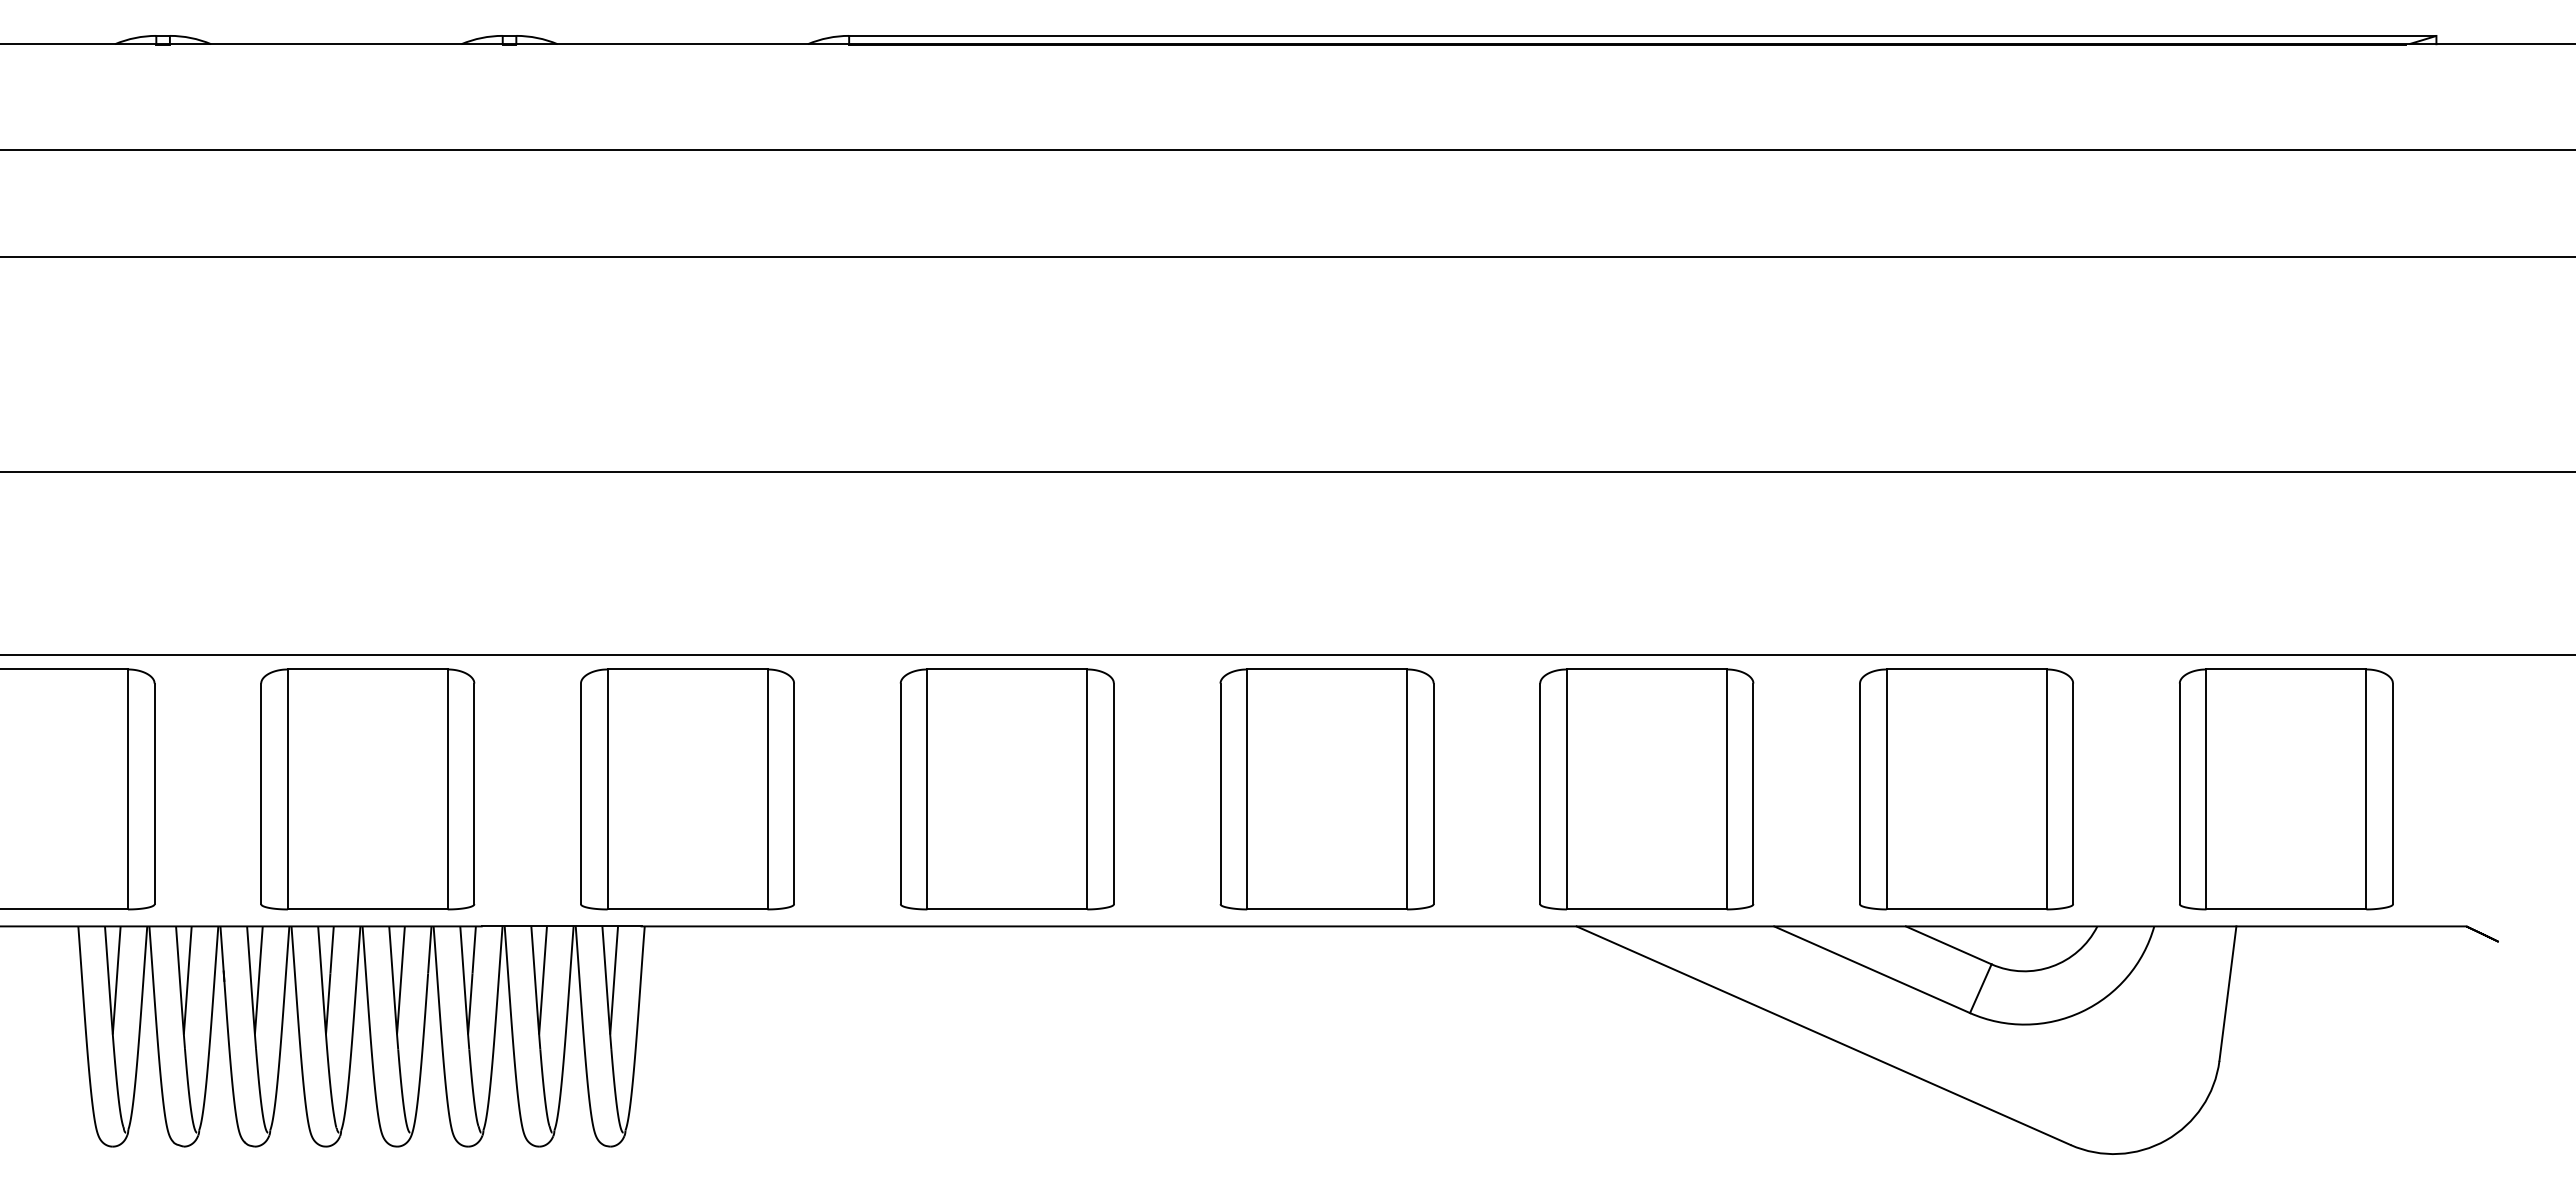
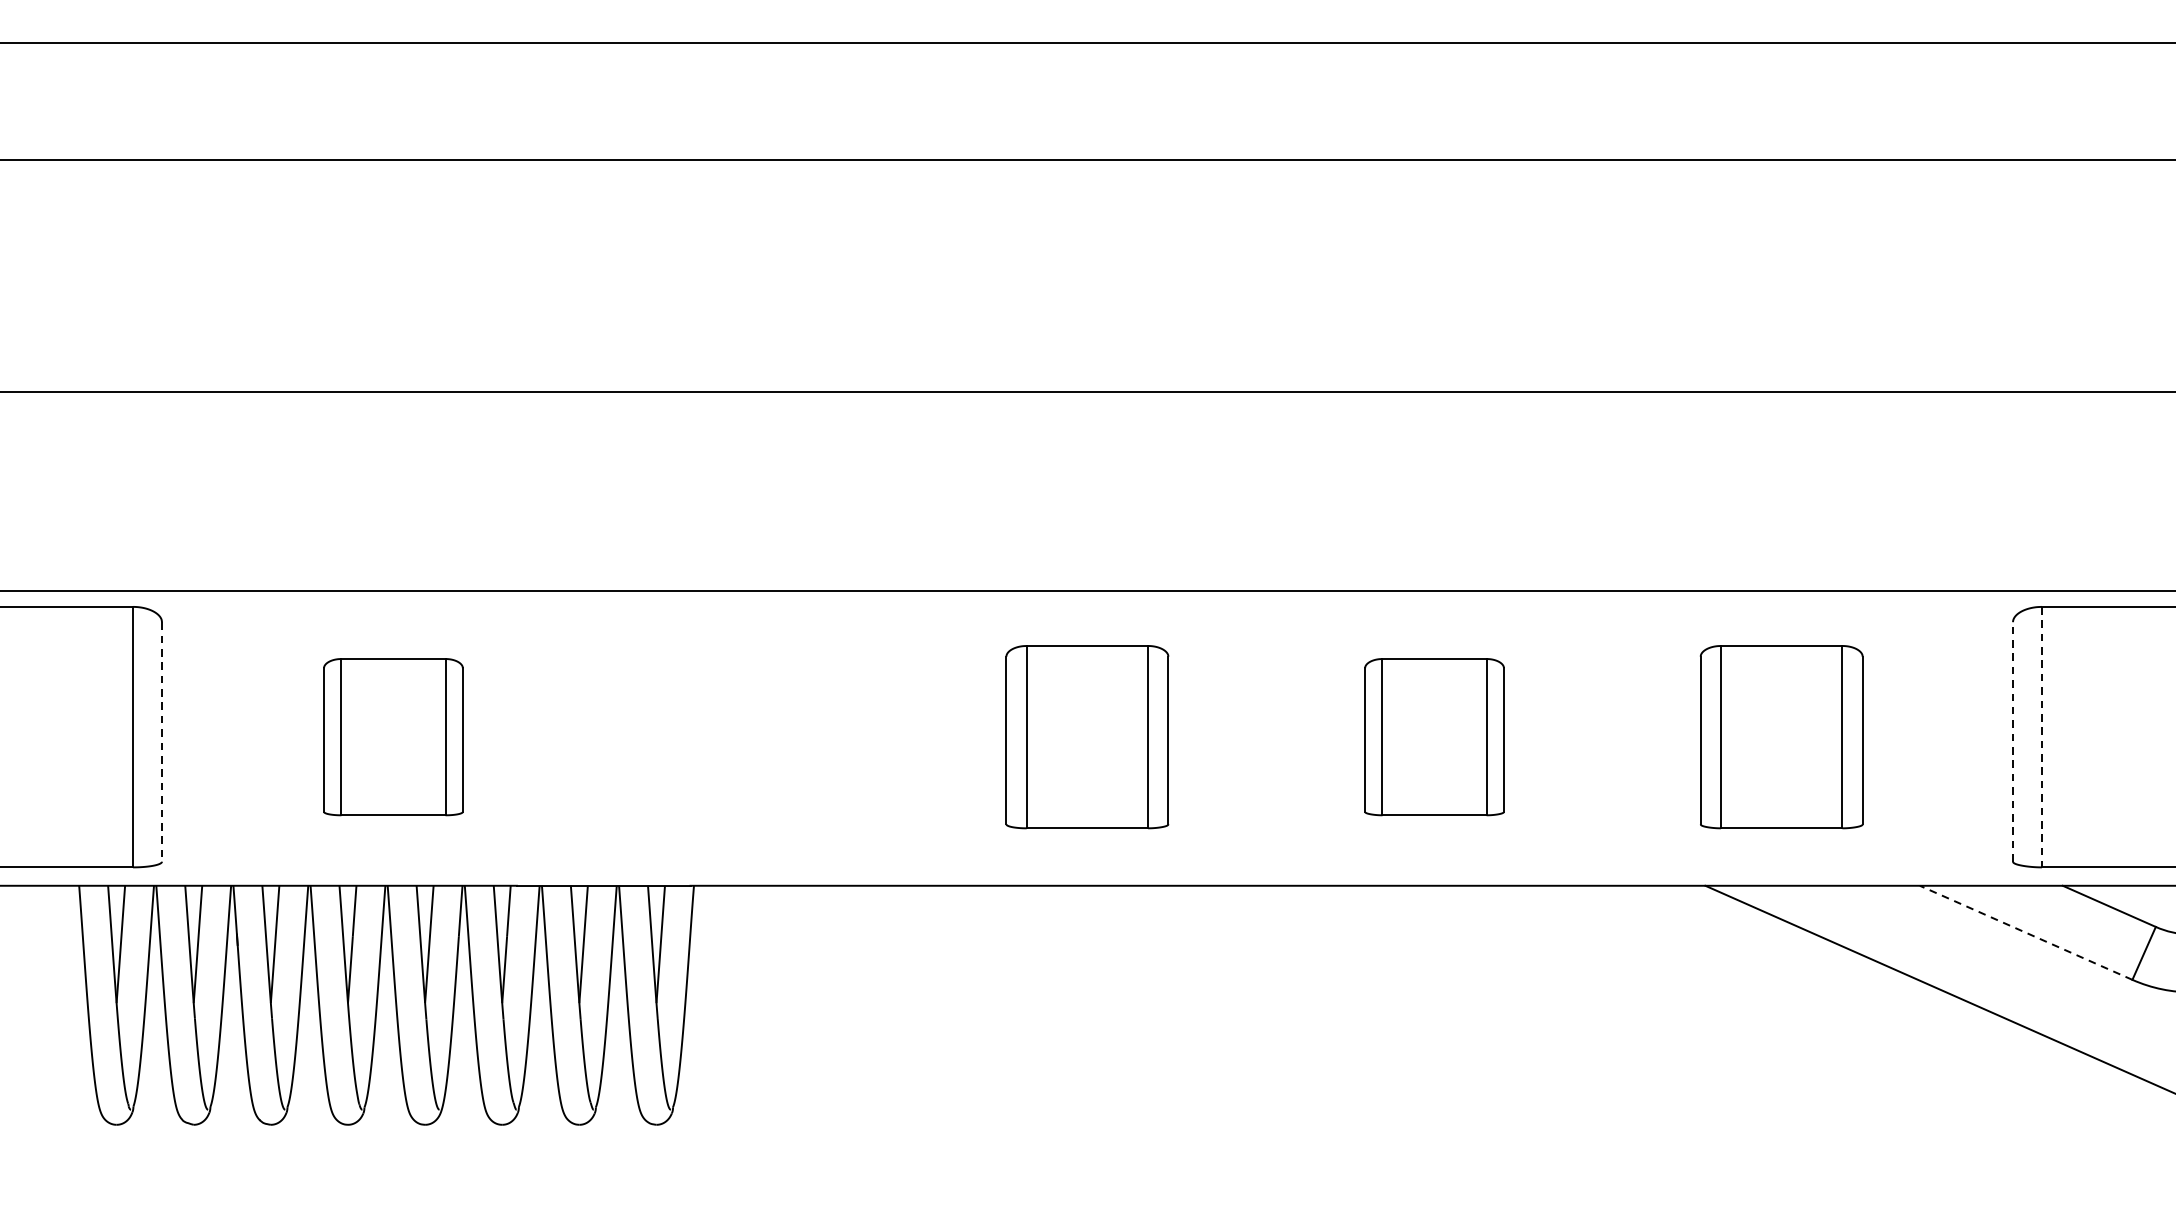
part: (367, 789) -> (393, 737), size x0.6
part: (687, 789) -> (740, 737), removed
part: (1006, 789) -> (1086, 737), size x0.7
part: (1326, 789) -> (1433, 737), size x0.6
part: (1646, 789) -> (1781, 737), size x0.7
line: (1886, 789) -> (2041, 737), solid -> dashed
line: (1860, 793) -> (2013, 741), solid -> dashed
line: (154, 794) -> (161, 742), solid -> dashed
line: (1871, 969) -> (2025, 932), solid -> dashed

